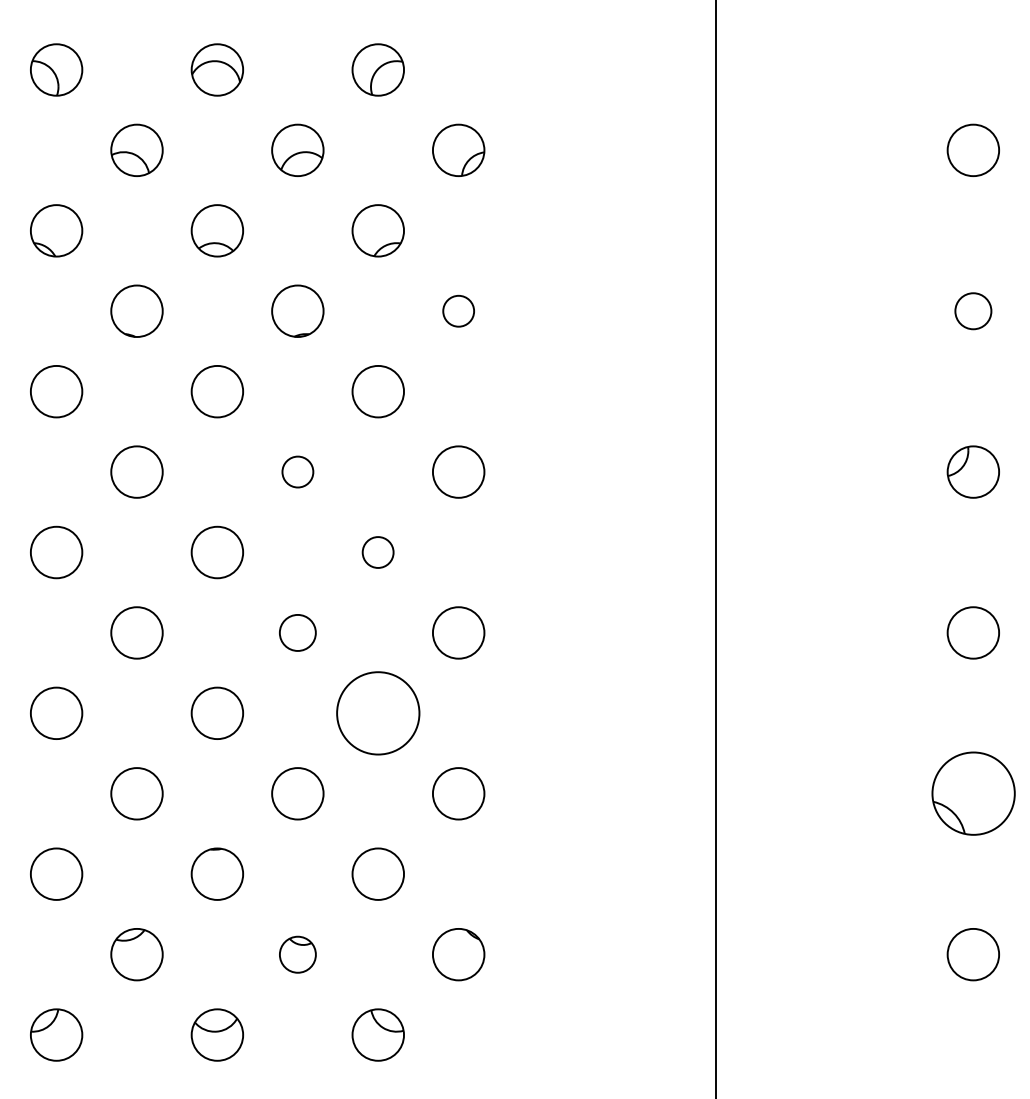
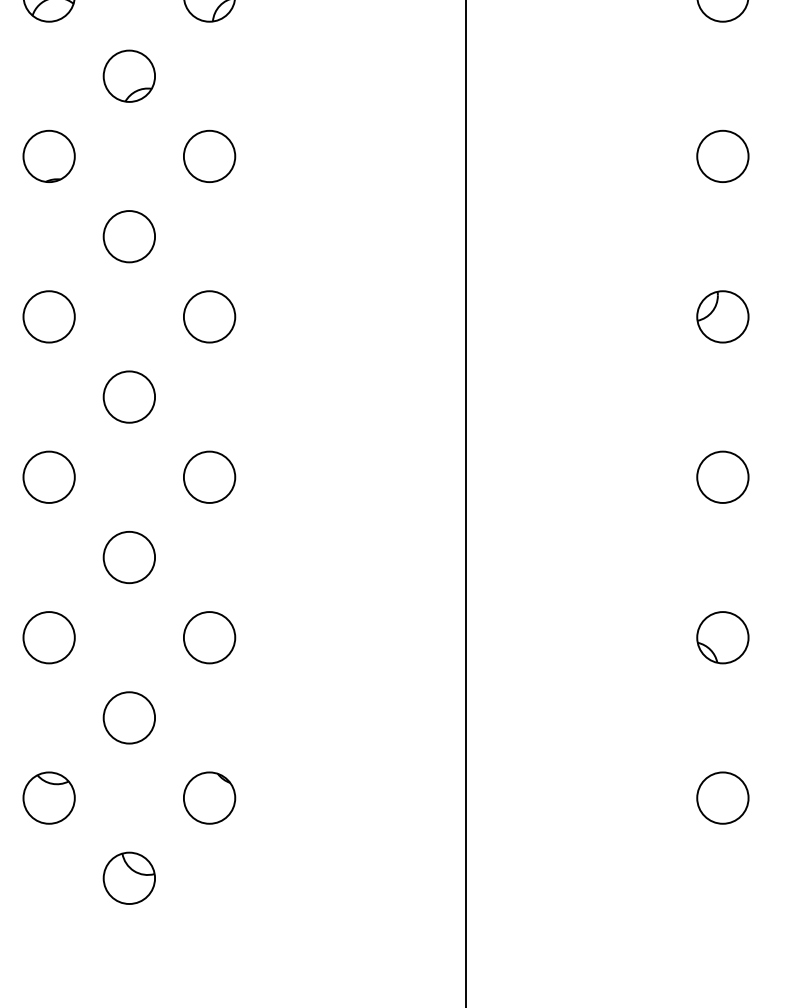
circle: (458, 311) -> (209, 156), size x1.67
circle: (973, 311) -> (722, 156), size x1.43
circle: (297, 471) -> (48, 316), size x1.67
circle: (377, 552) -> (128, 397), size x1.67
circle: (297, 632) -> (48, 476), size x1.43
circle: (378, 713) -> (129, 557), size x0.62
part: (972, 793) -> (721, 637), size x0.62
part: (297, 954) -> (48, 797), size x1.43

